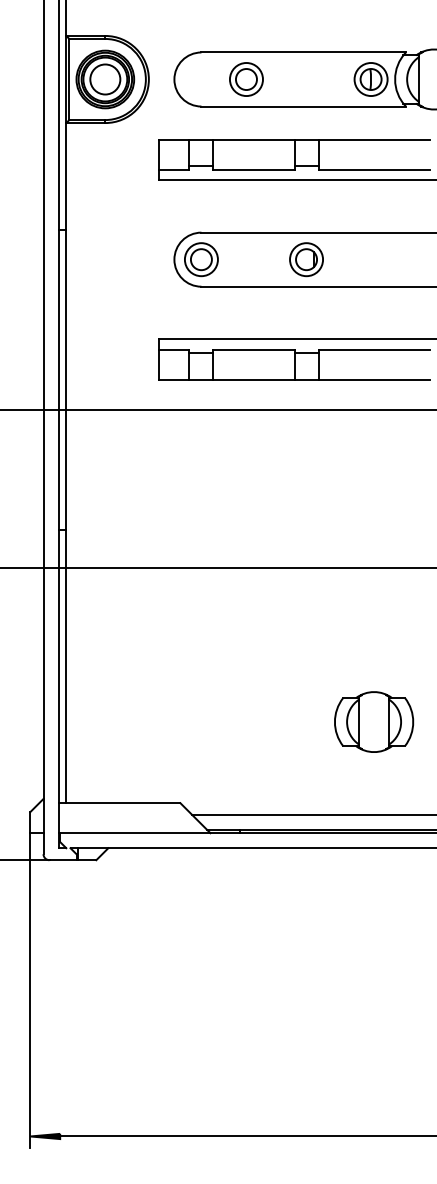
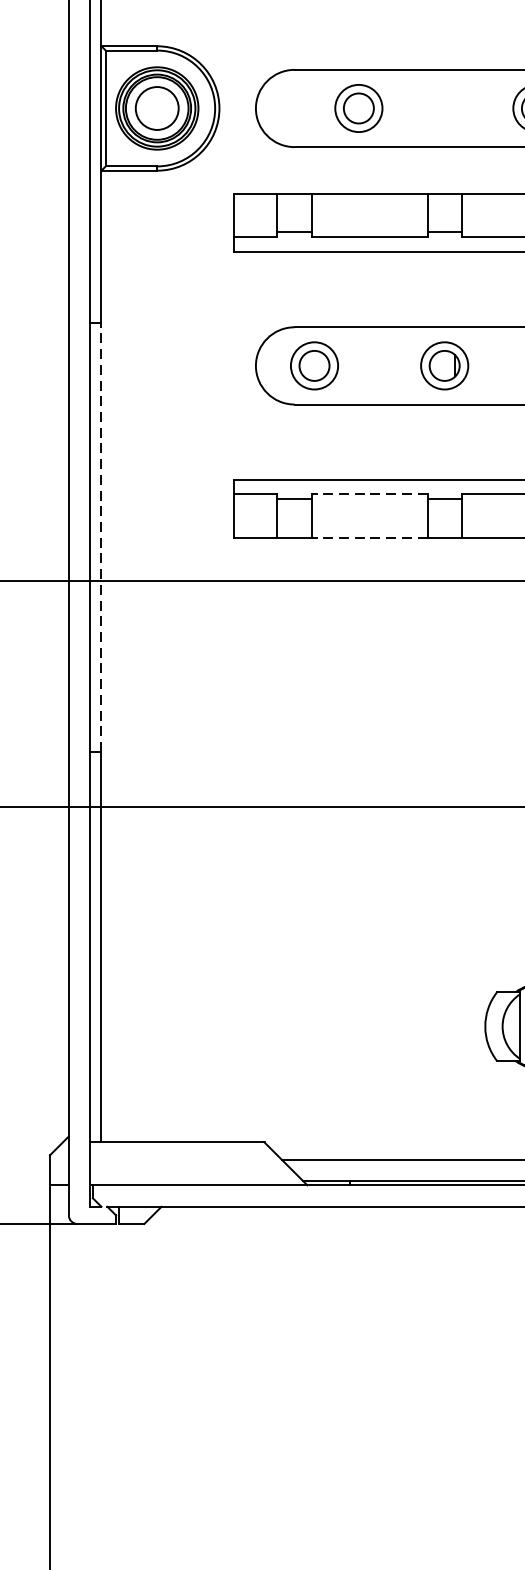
part: (201, 259) -> (314, 365), moved
line: (253, 349) -> (368, 494), solid -> dashed
line: (66, 379) -> (101, 537), solid -> dashed
line: (253, 379) -> (368, 537), solid -> dashed

